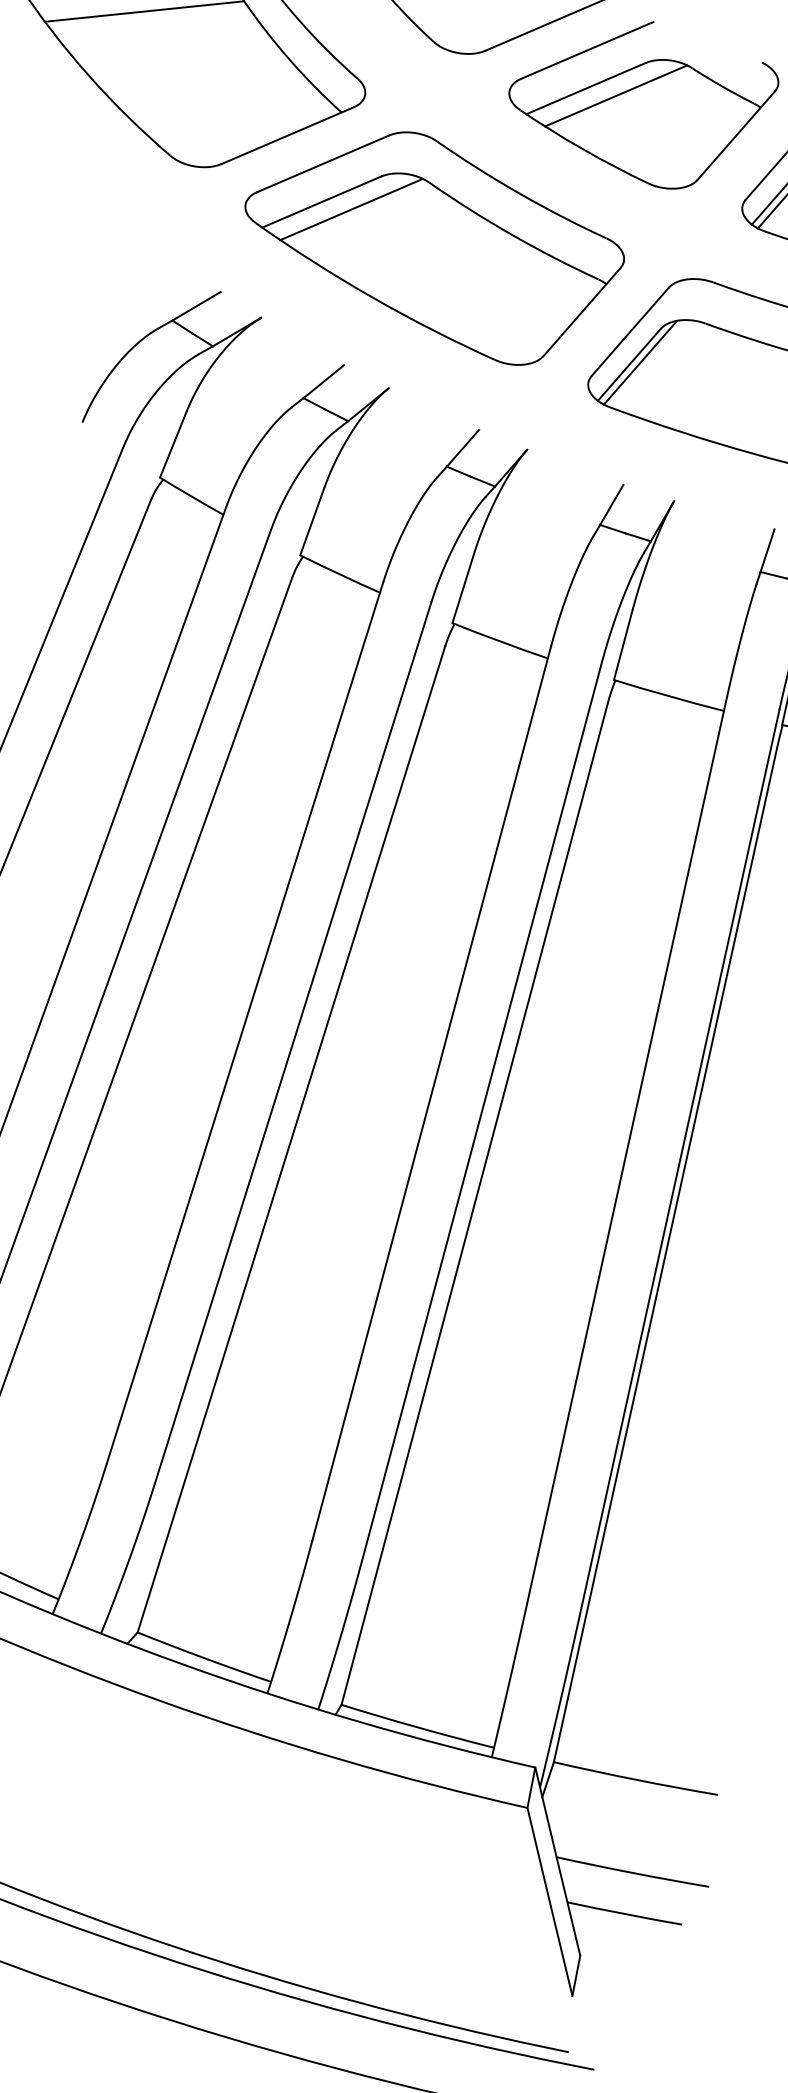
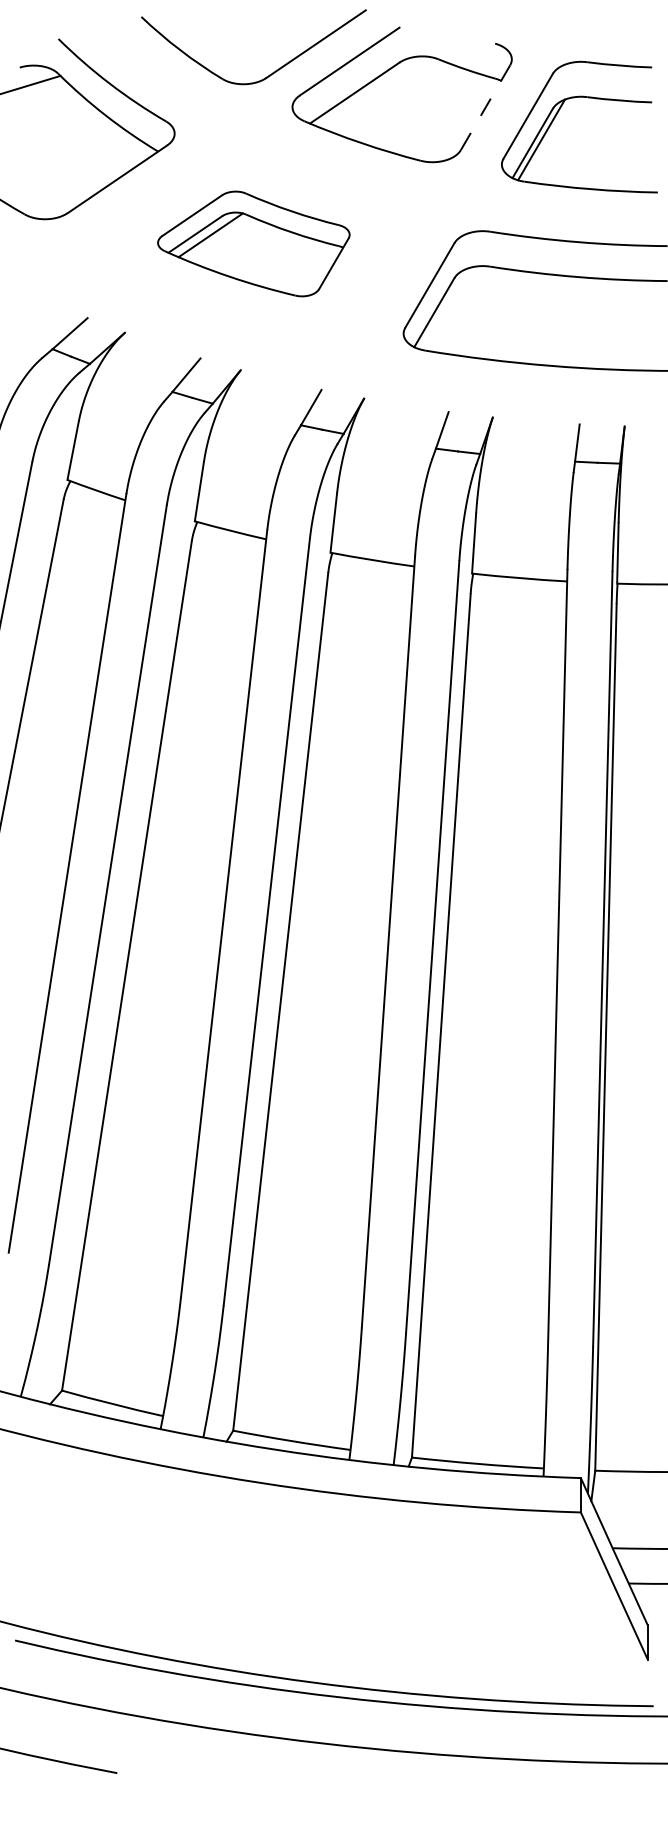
line: (616, 95) -> (380, 93), removed
line: (736, 135) -> (485, 107), solid -> dashed
part: (432, 242) -> (253, 243), size x0.6
line: (639, 361) -> (442, 308), removed

